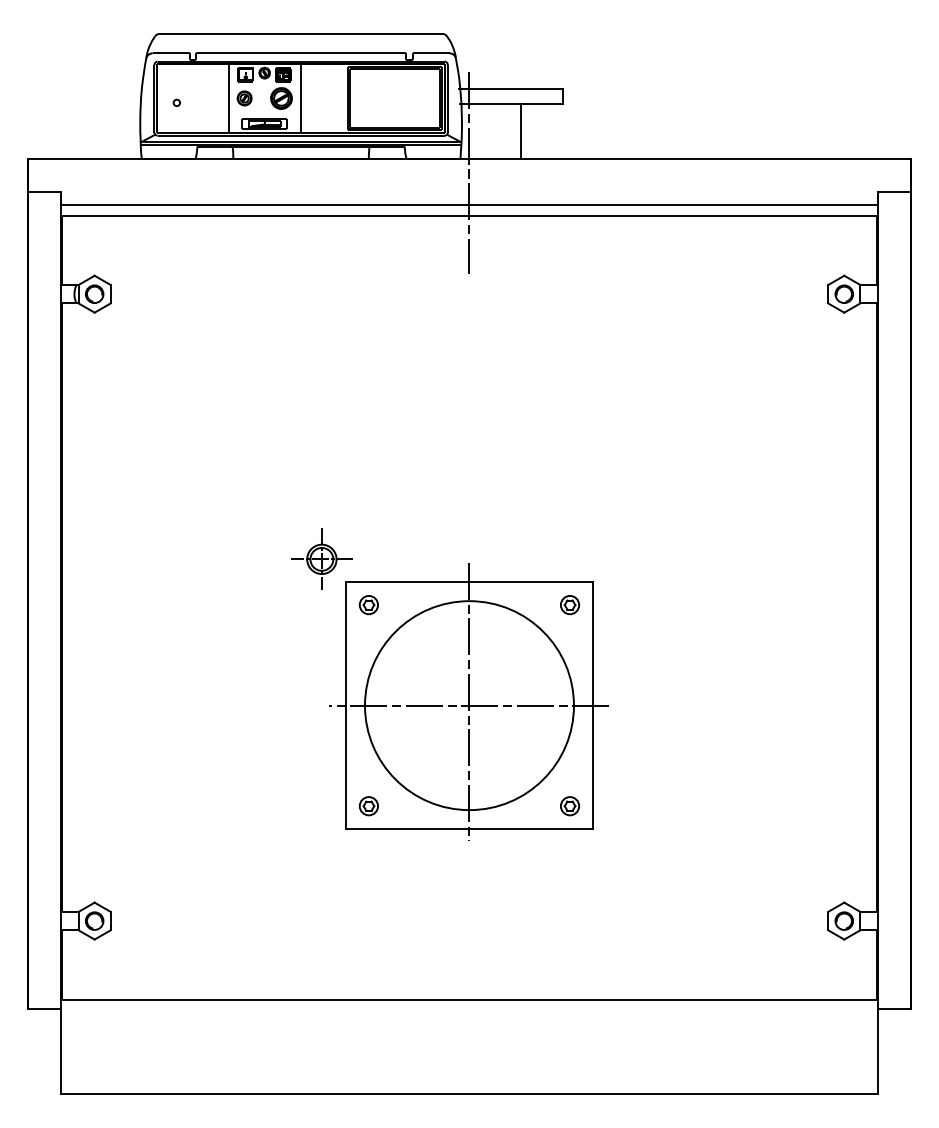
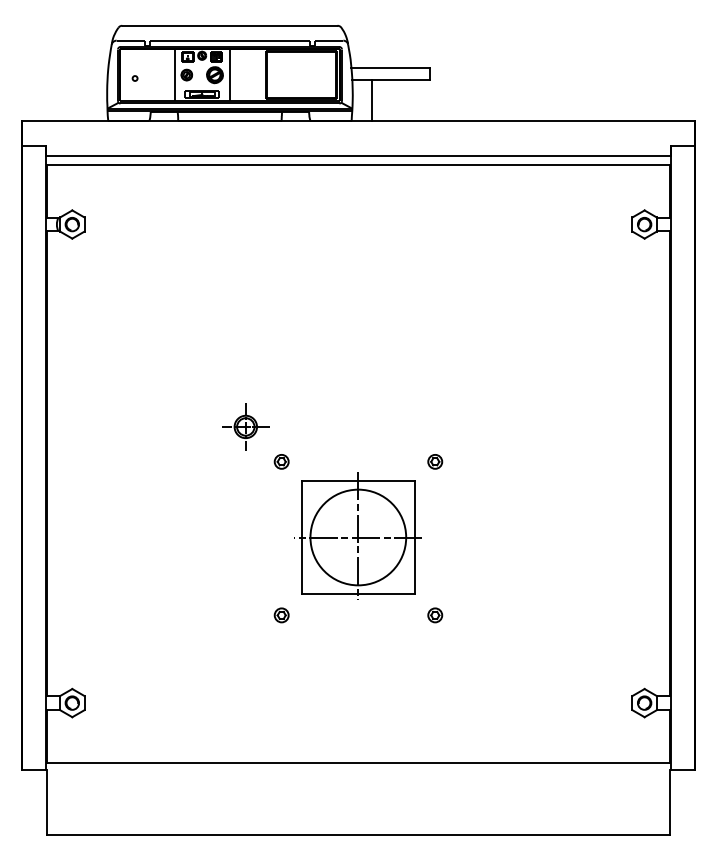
line: (521, 131) -> (372, 100), moved
line: (469, 173) -> (358, 132), removed
part: (468, 701) -> (357, 535), size x0.6

